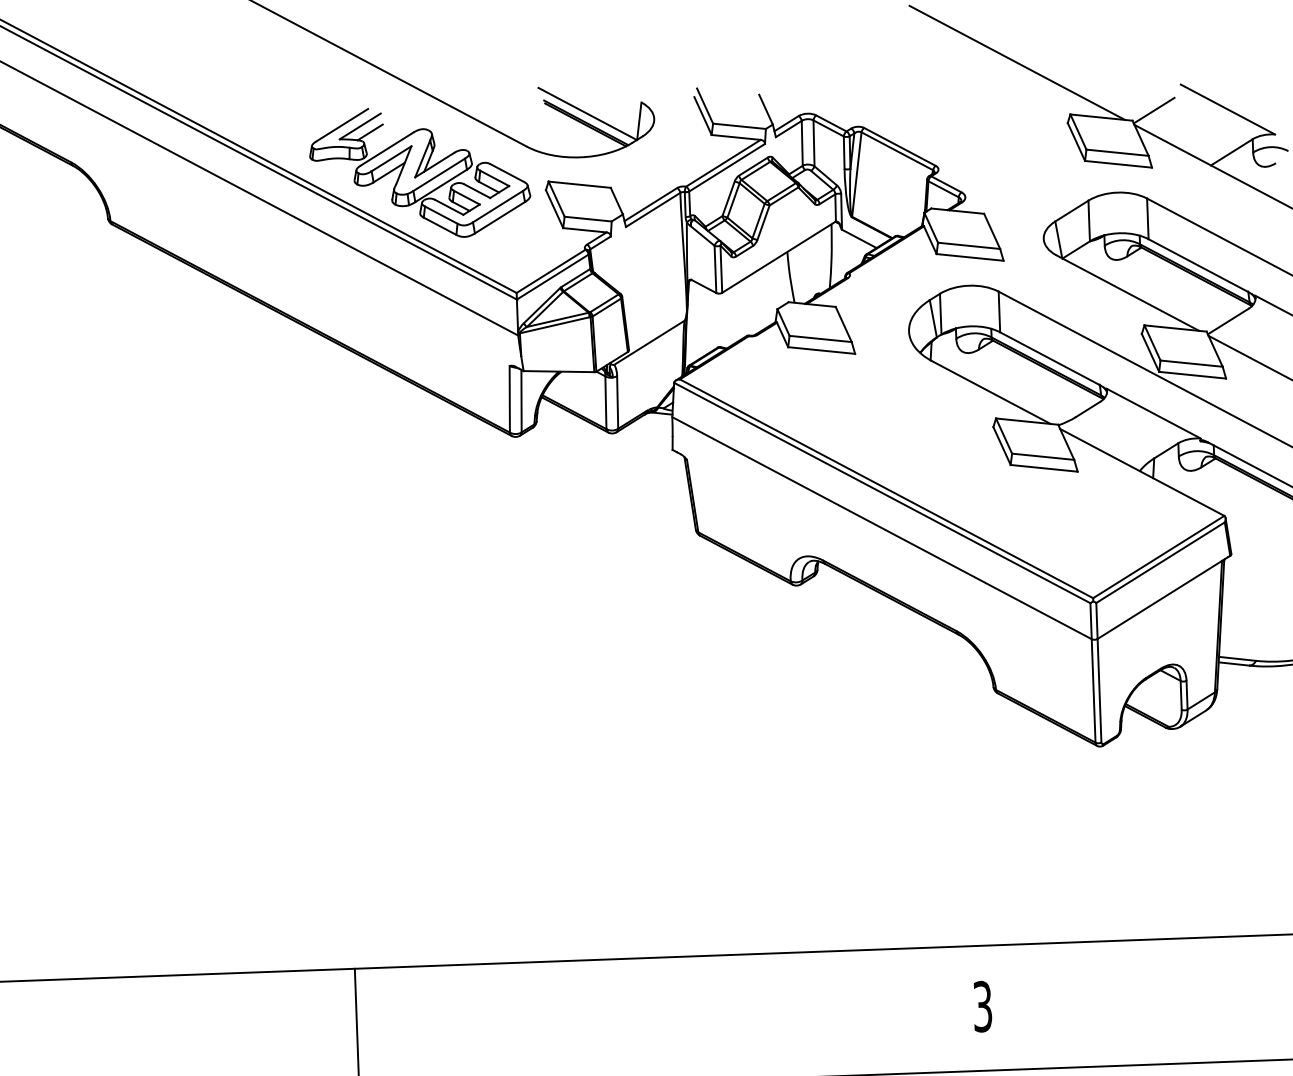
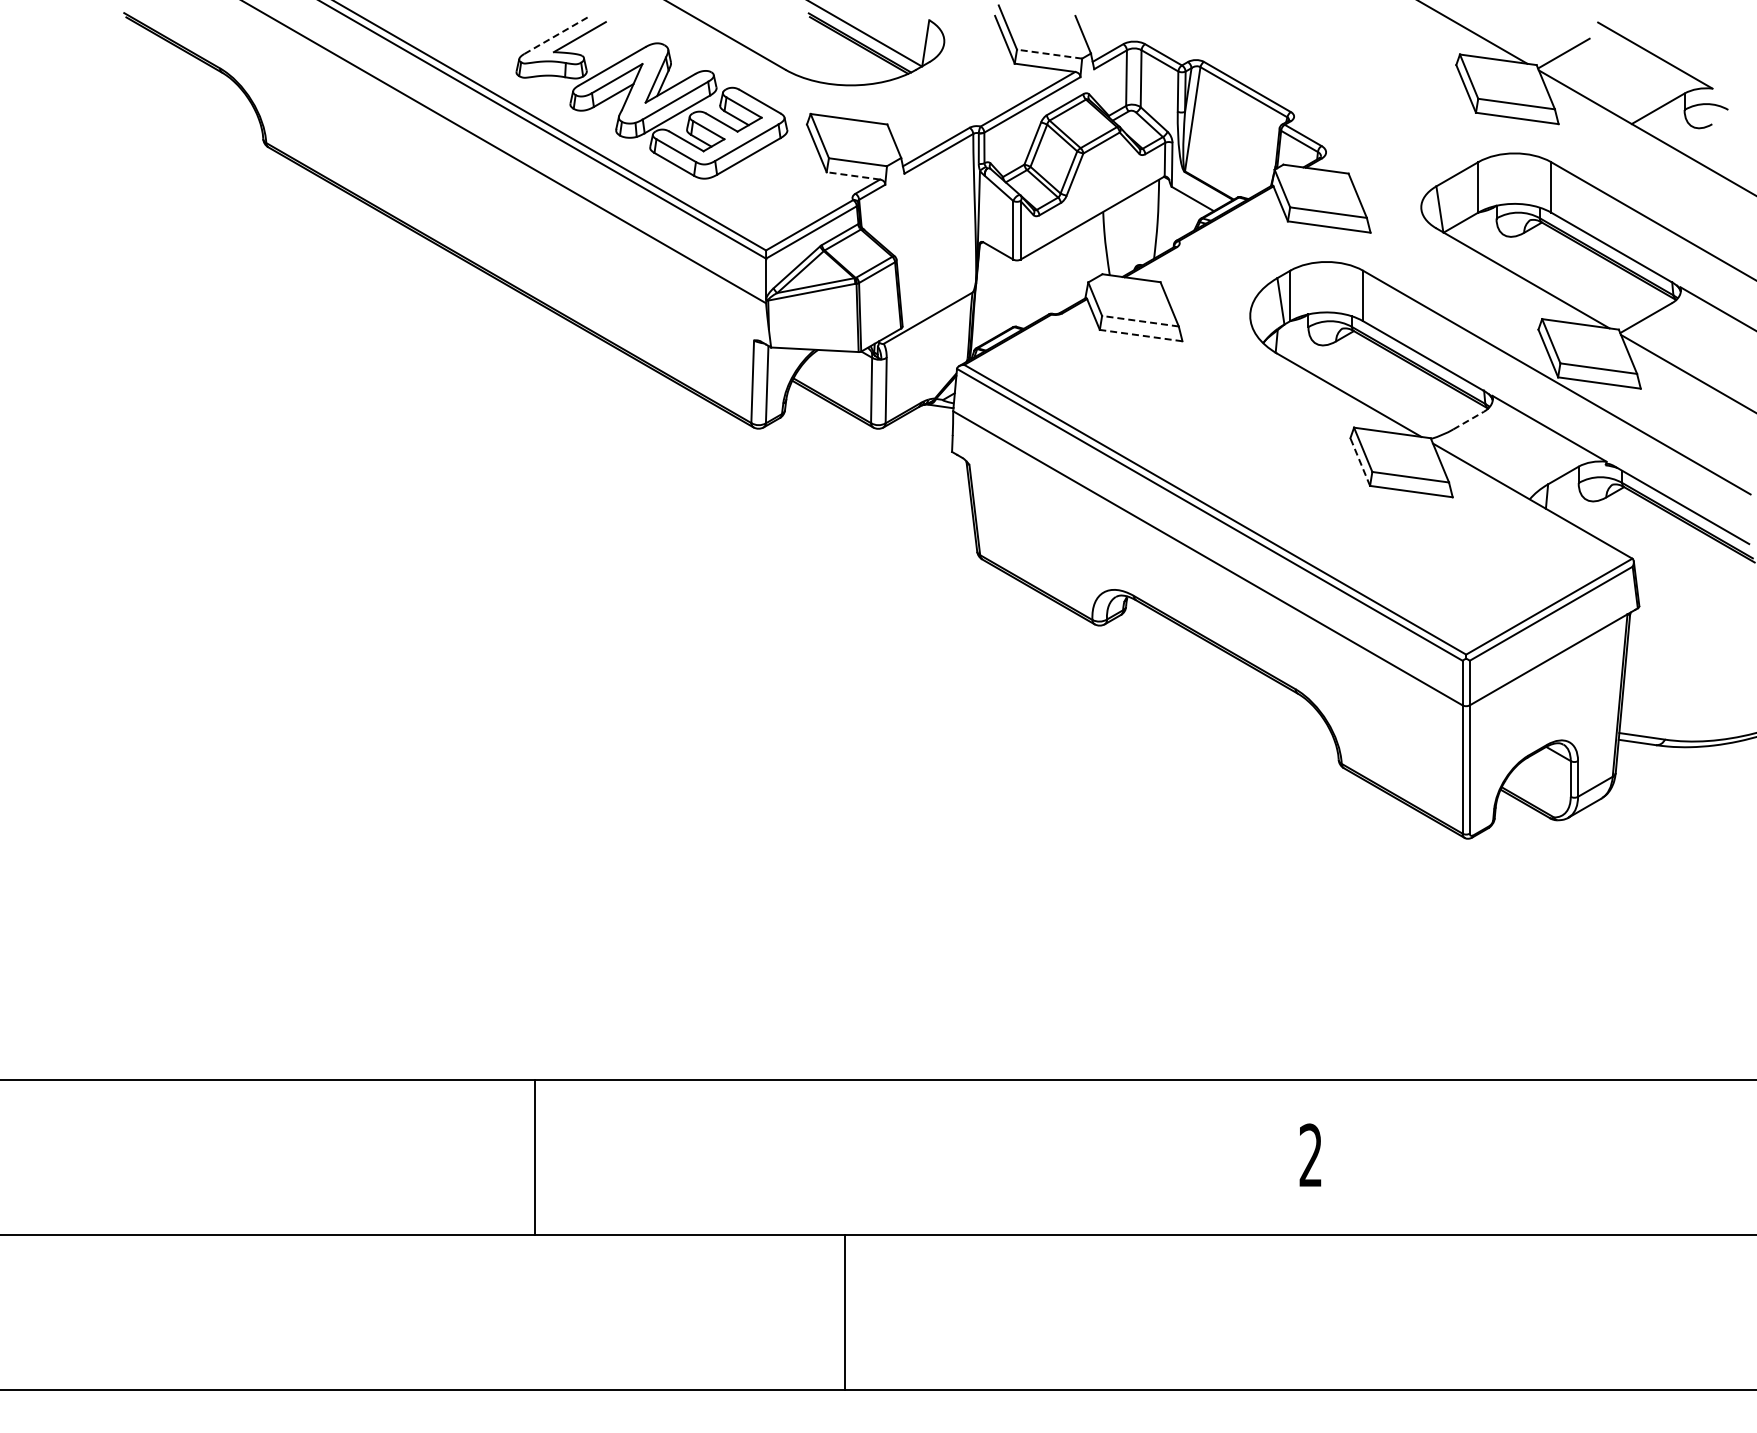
line: (342, 125) -> (557, 34), solid -> dashed
line: (739, 126) -> (1049, 54), solid -> dashed
line: (369, 132) -> (591, 44), removed
line: (584, 229) -> (853, 175), solid -> dashed
line: (820, 339) -> (1140, 321), solid -> dashed
line: (821, 350) -> (1141, 335), solid -> dashed
line: (1088, 409) -> (1468, 420), solid -> dashed
line: (1002, 446) -> (1360, 462), solid -> dashed
text: (982, 1006) -> (1310, 1155), 3 -> 2

